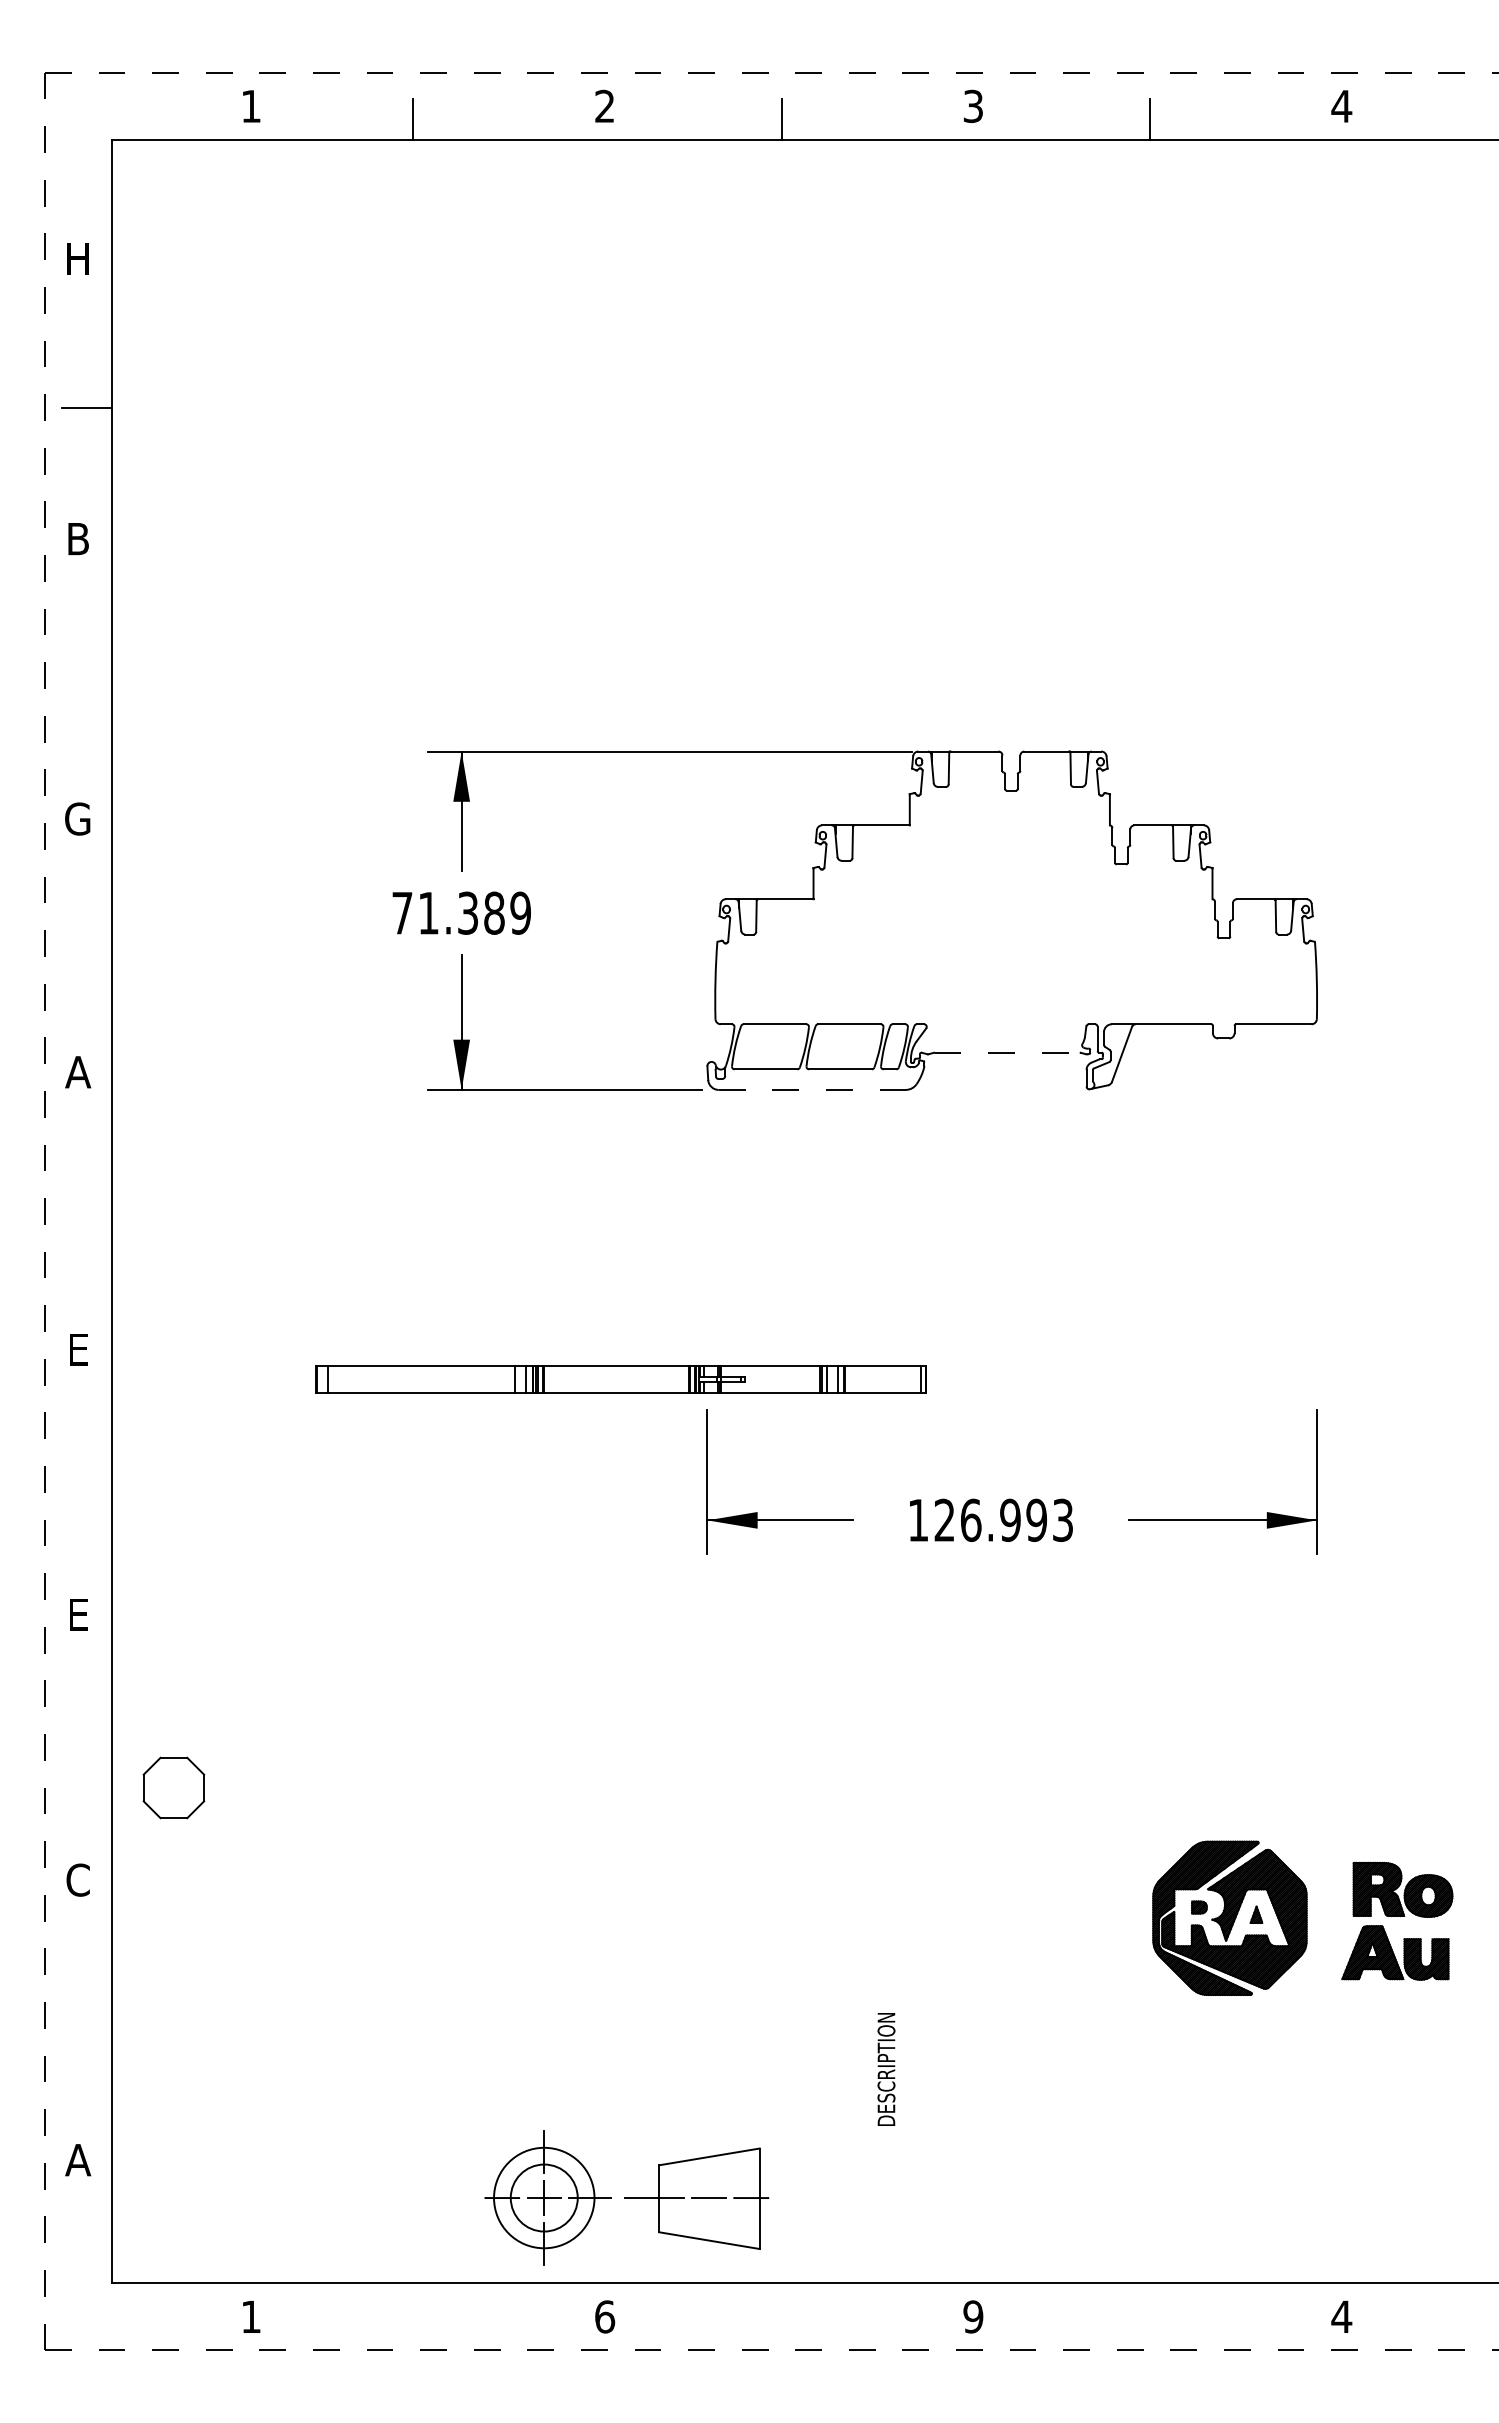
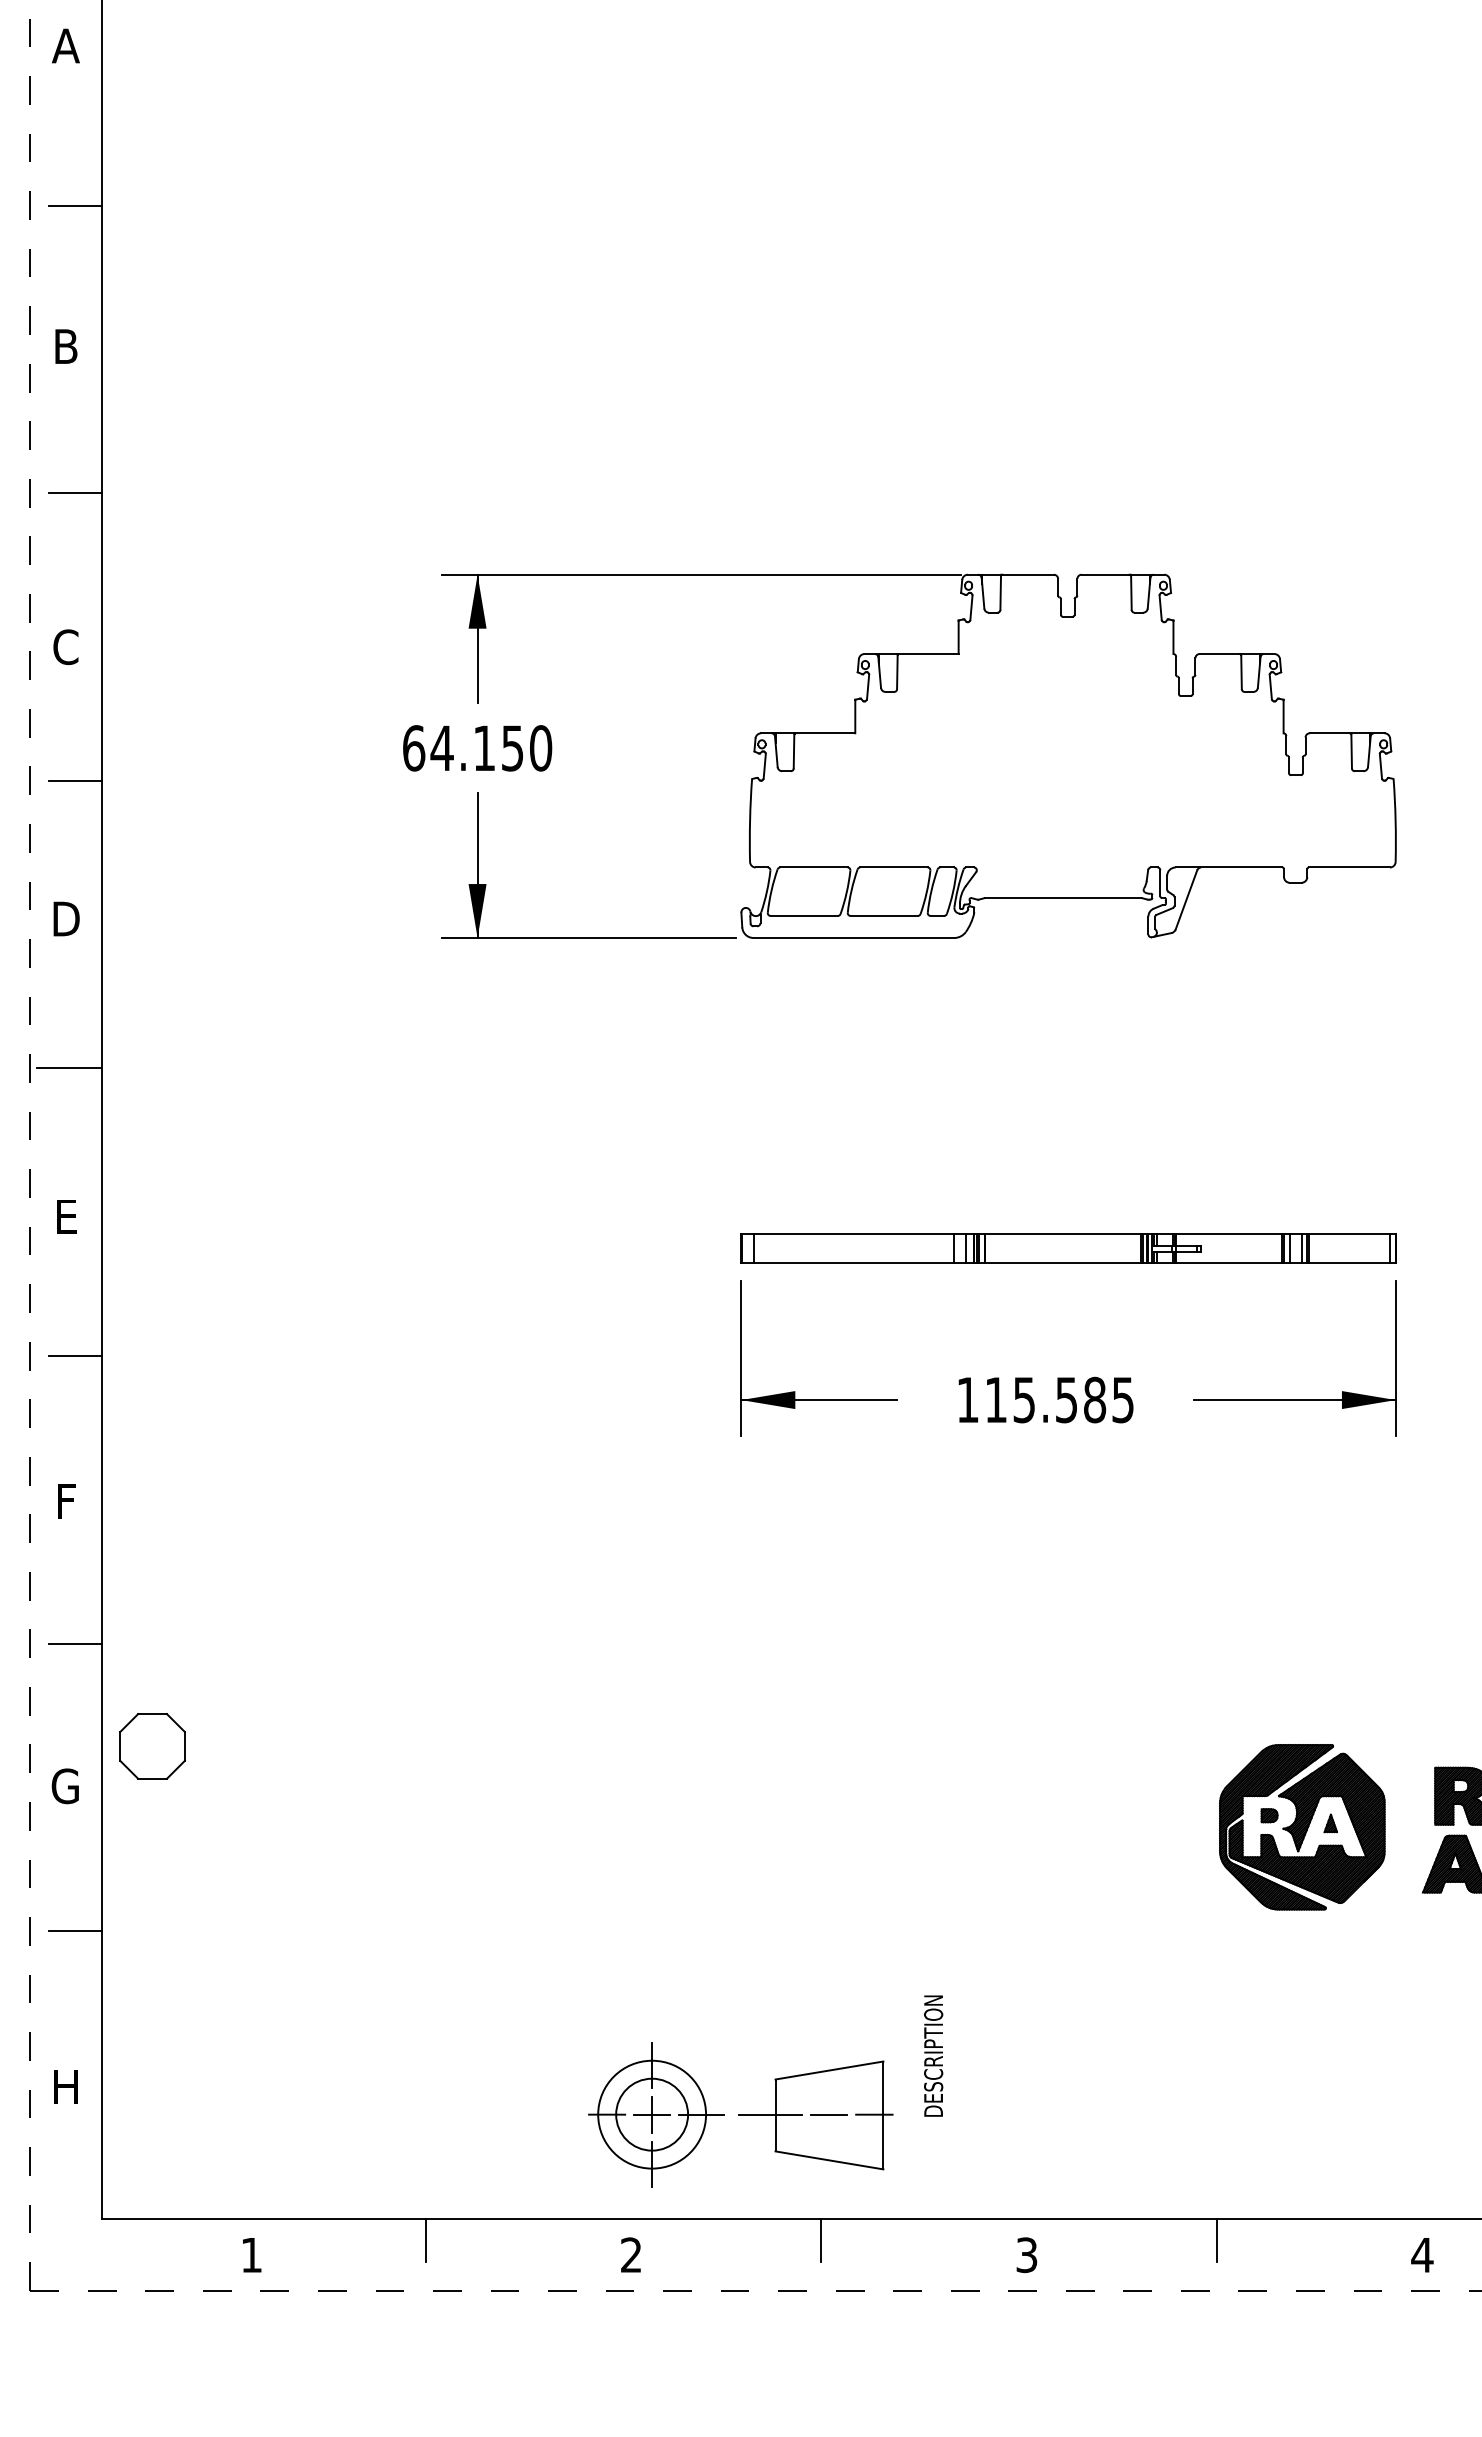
text: (78, 259) -> (66, 46), H -> A
line: (87, 675) -> (75, 493), added
text: (77, 818) -> (65, 646), G -> C
text: (461, 912) -> (477, 747), 71.389 -> 64.150
line: (87, 943) -> (75, 780), added
line: (1007, 1052) -> (1063, 897), dashed -> solid
text: (78, 1072) -> (66, 919), A -> D
line: (812, 1089) -> (854, 937), dashed -> solid
line: (80, 1211) -> (68, 1068), added
part: (620, 1379) -> (1067, 1248), moved
line: (87, 1479) -> (75, 1356), added
text: (1003, 1520) -> (1059, 1400), 126.993 -> 115.585
text: (78, 1614) -> (66, 1501), E -> F
line: (87, 1747) -> (75, 1643), added
part: (173, 1787) -> (152, 1745), moved
text: (77, 1879) -> (65, 1785), C -> G
line: (87, 2015) -> (75, 1931), added
text: (886, 2069) -> (933, 2056), moved
text: (78, 2160) -> (66, 2087), A -> H
part: (626, 2197) -> (740, 2114), moved
line: (413, 2303) -> (425, 2240), added
line: (781, 2303) -> (820, 2240), added
line: (1150, 2303) -> (1217, 2240), added
text: (605, 2316) -> (631, 2254), 6 -> 2
text: (973, 2316) -> (1027, 2254), 9 -> 3

